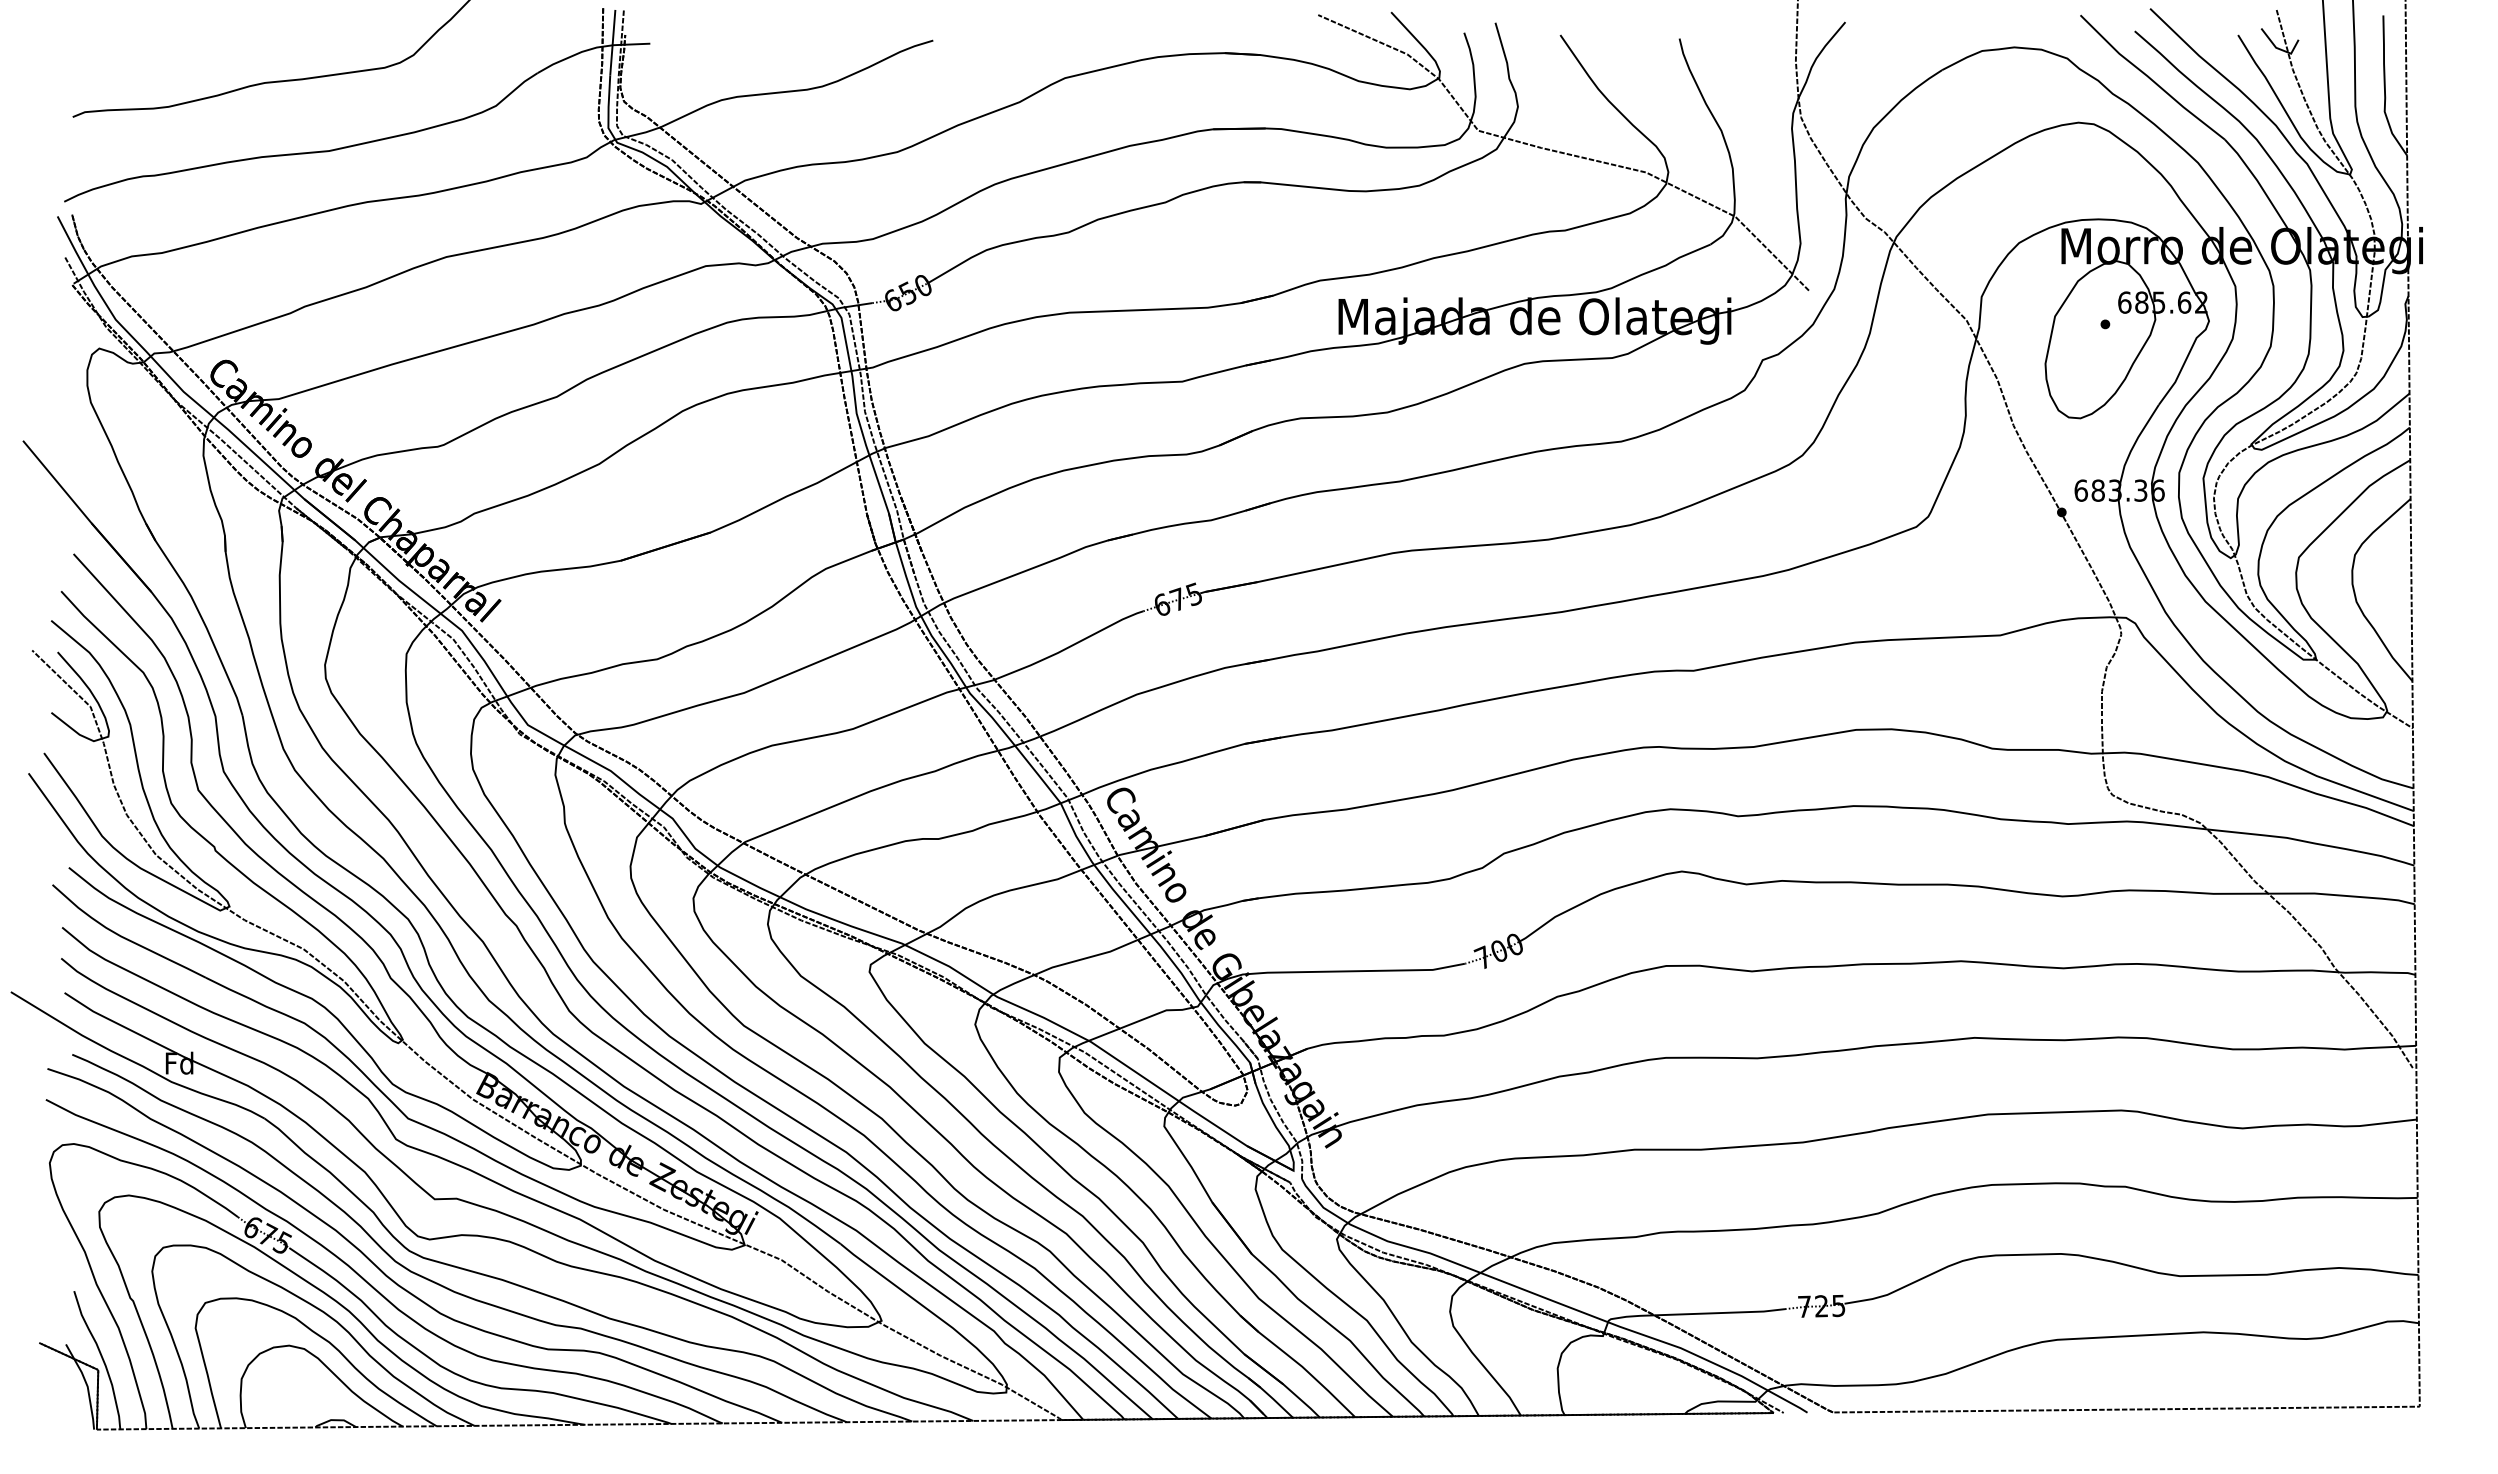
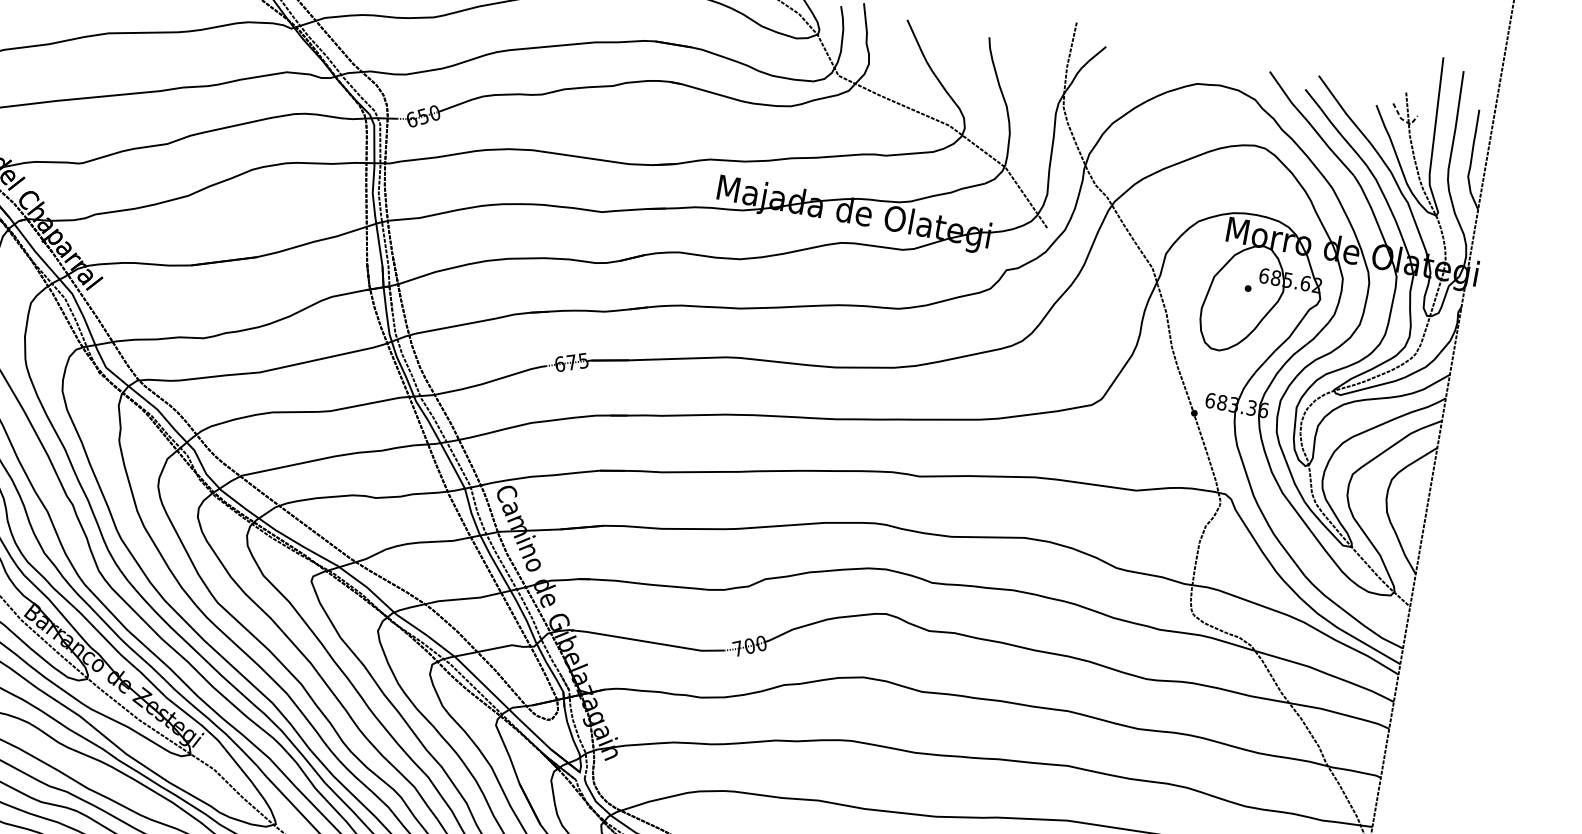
line: (2279, 49) -> (1403, 120), solid -> dashed

